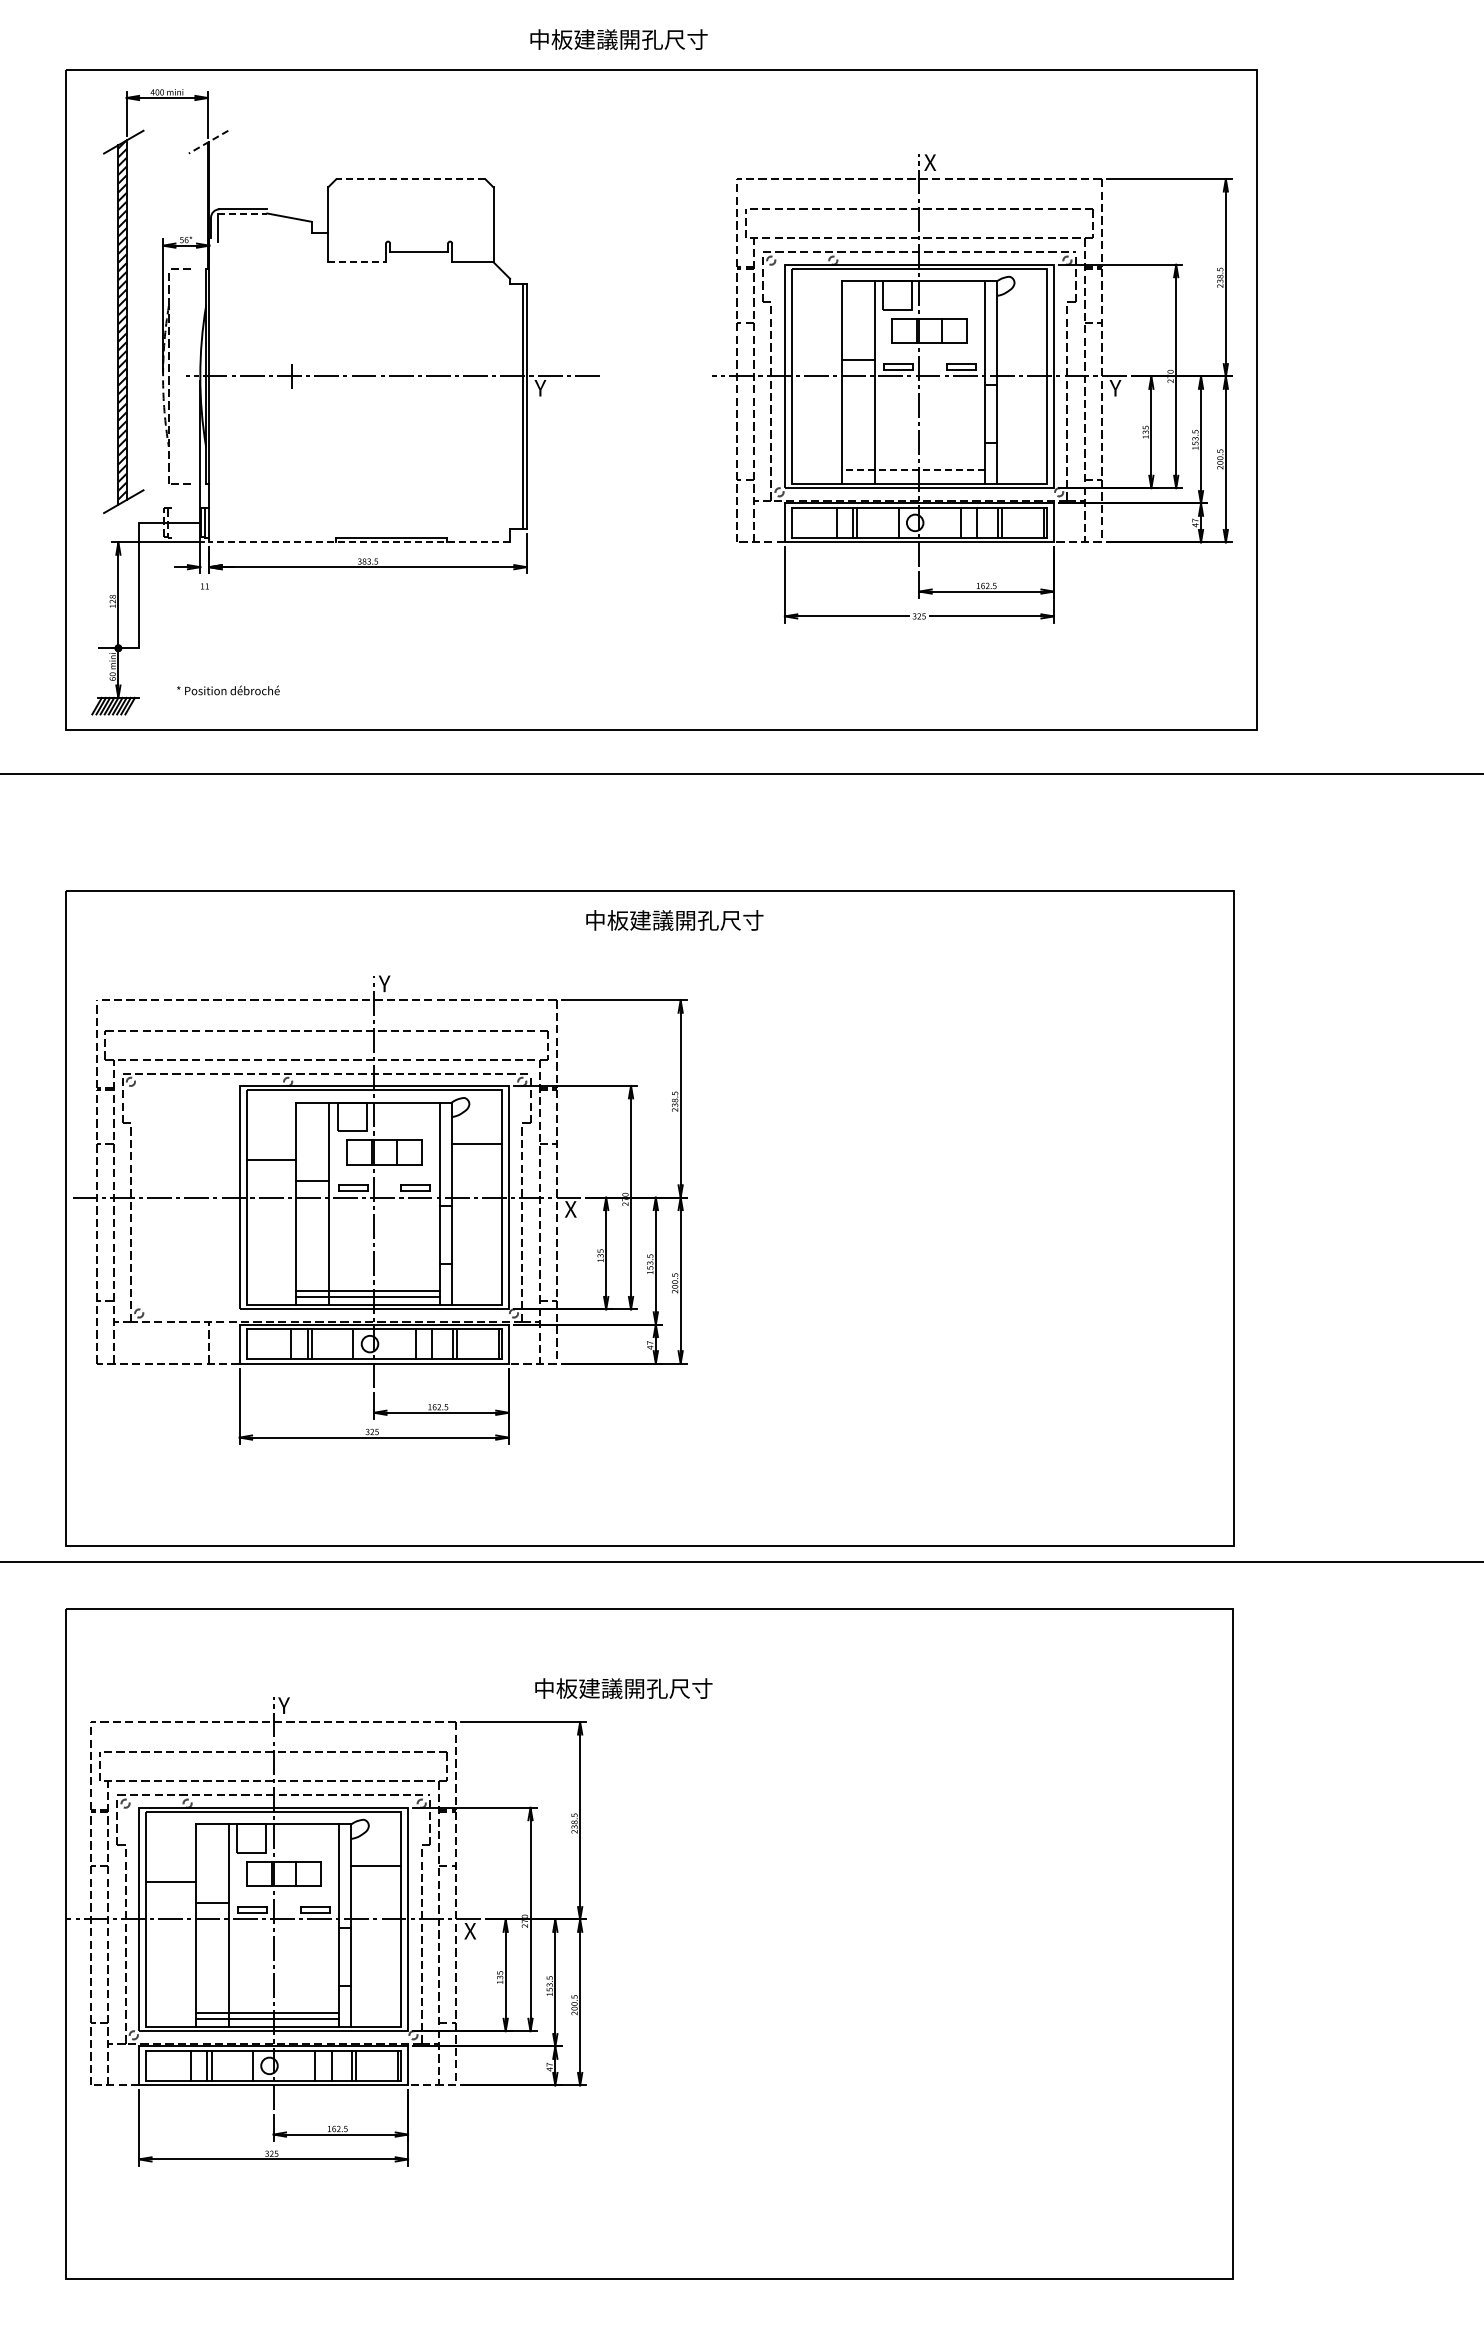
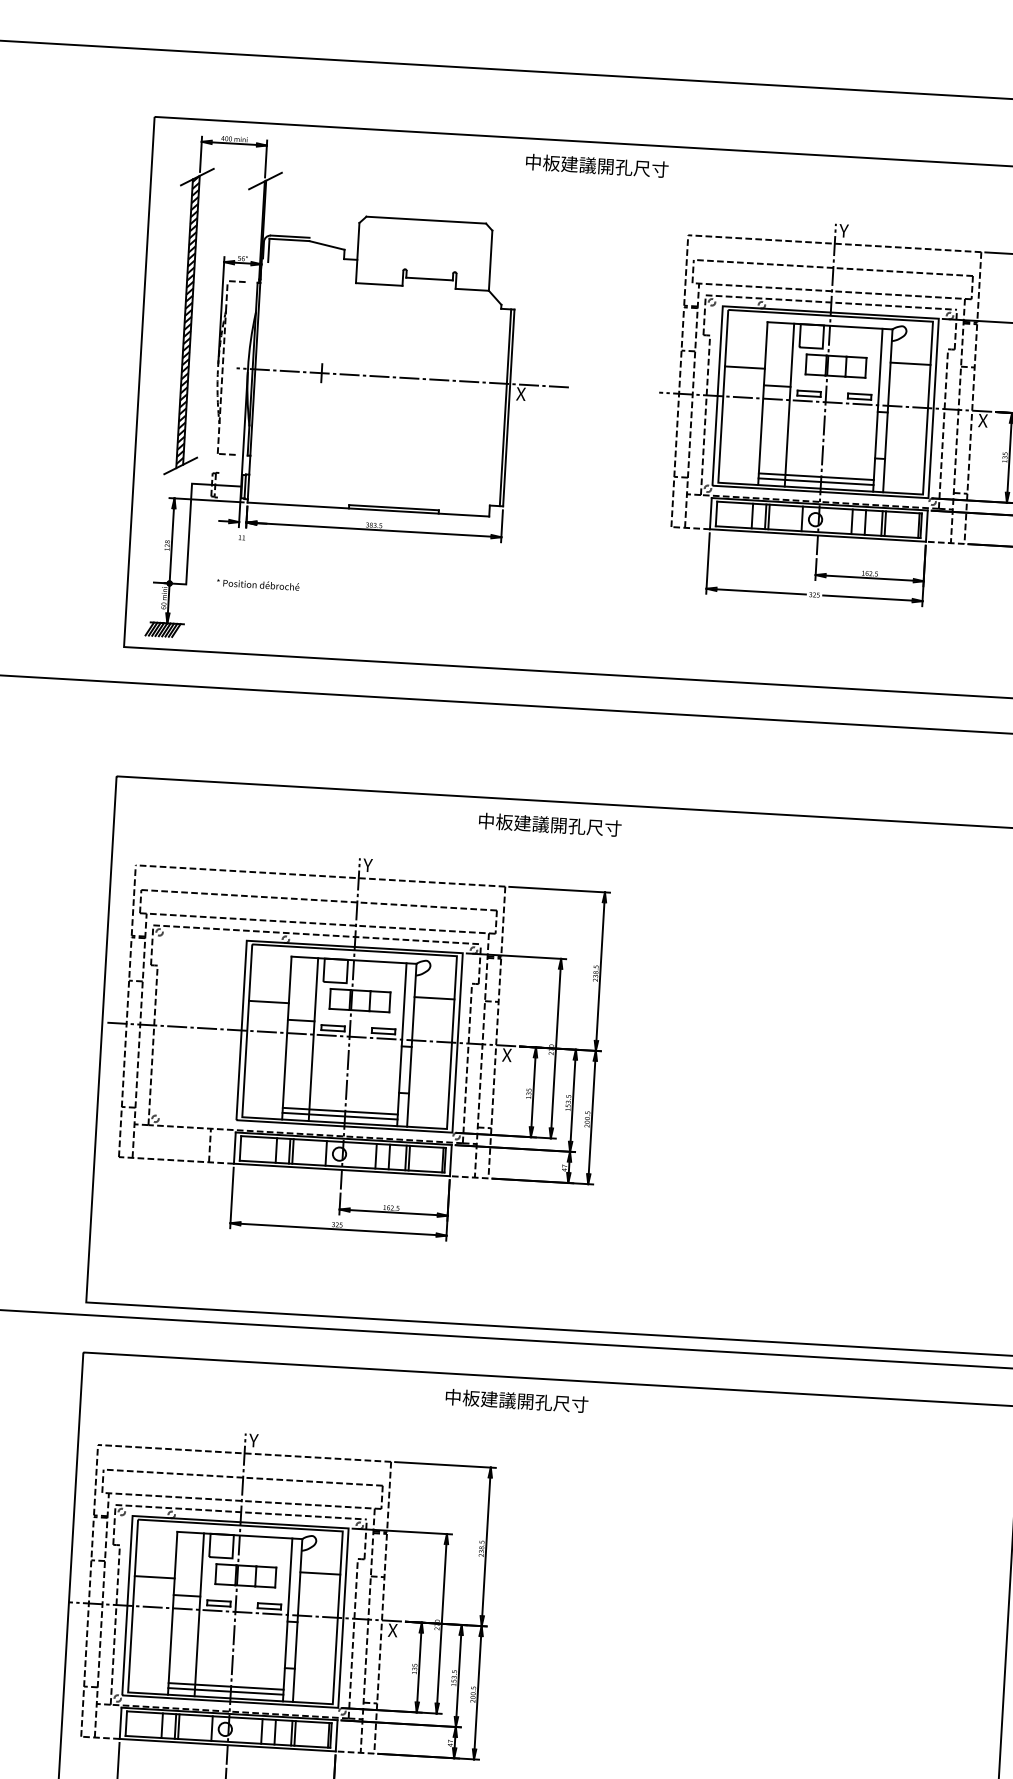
text: (618, 39) -> (596, 165), moved
line: (208, 142) -> (265, 181), dashed -> solid
text: (930, 162) -> (844, 230), X -> Y
line: (410, 179) -> (425, 220), dashed -> solid
line: (242, 213) -> (289, 239), dashed -> solid
line: (357, 262) -> (379, 284), dashed -> solid
line: (1021, 322) -> (910, 363), added
line: (816, 339) -> (744, 367), added
text: (540, 388) -> (520, 394), Y -> X
text: (1115, 388) -> (982, 420), Y -> X
line: (913, 469) -> (816, 476), dashed -> solid
line: (912, 475) -> (815, 481), added
line: (359, 542) -> (368, 509), dashed -> solid
text: (228, 690) -> (258, 584), moved
text: (674, 920) -> (549, 824), moved
text: (623, 1688) -> (516, 1400), moved

